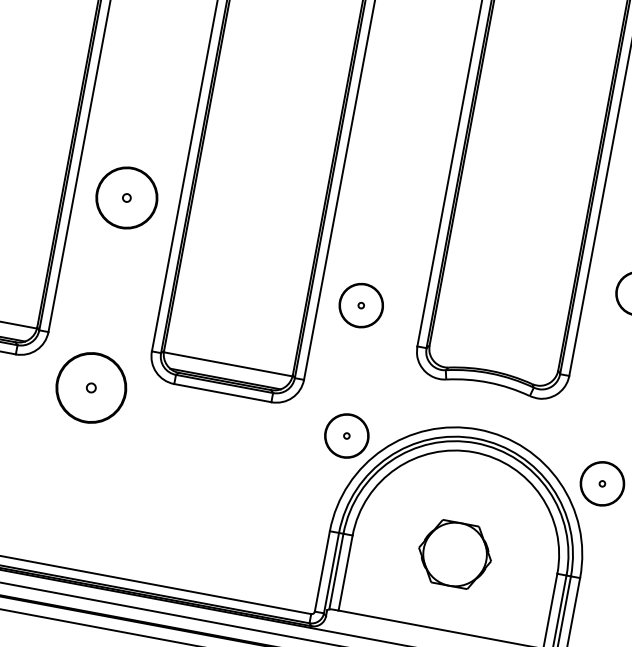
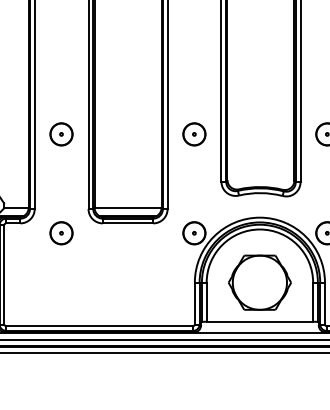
part: (126, 198) -> (61, 134), size x0.71
part: (361, 305) -> (194, 134), moved
part: (91, 388) -> (61, 233), size x0.62
part: (454, 554) -> (259, 282), size x1.67

